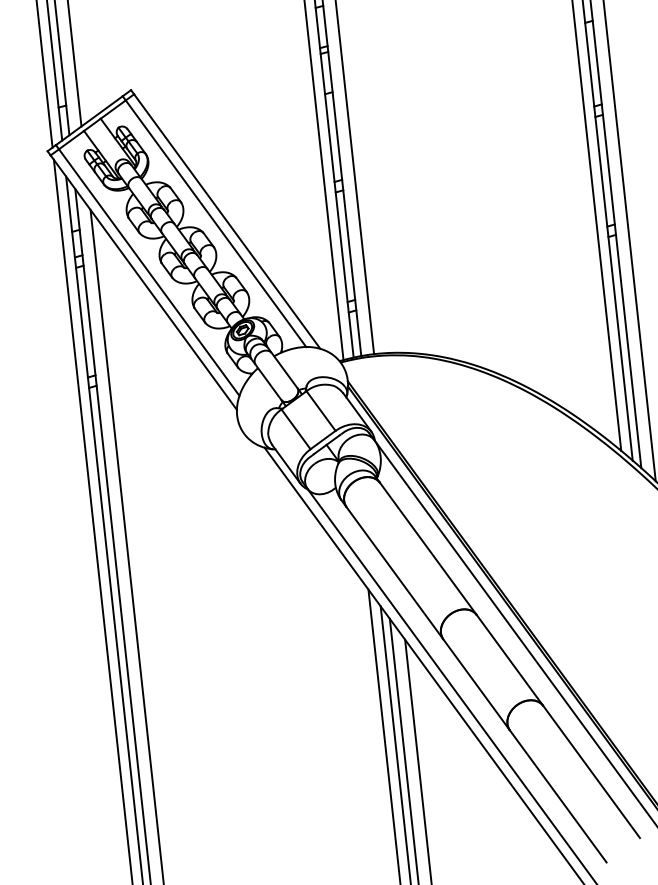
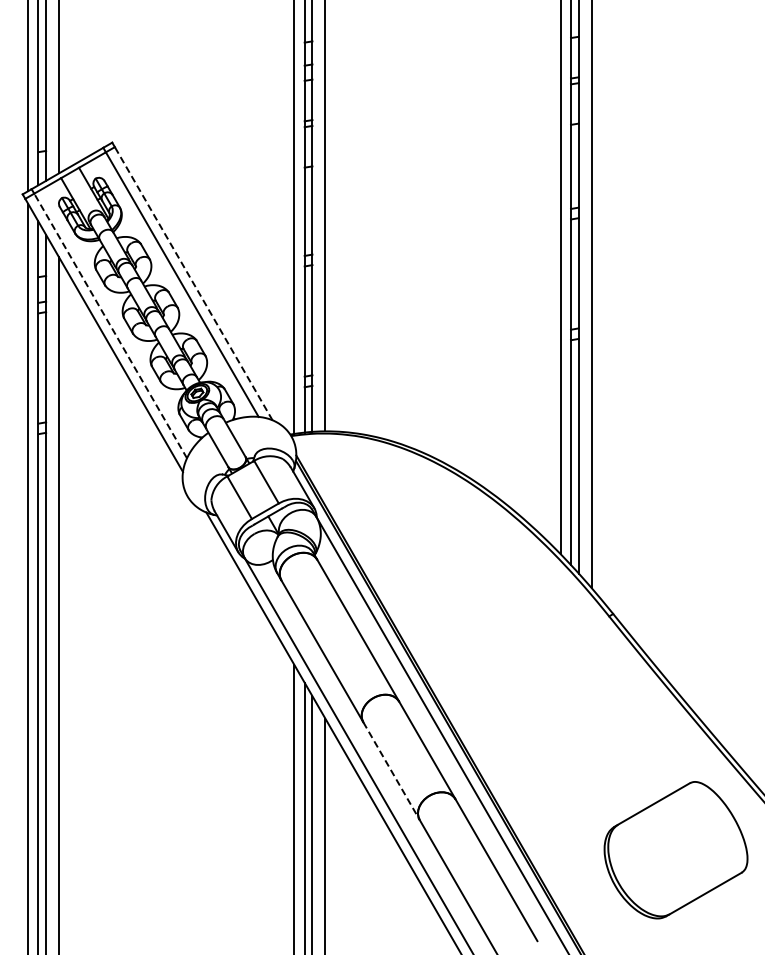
line: (227, 221) -> (193, 283), solid -> dashed
line: (149, 273) -> (110, 326), solid -> dashed
line: (476, 685) -> (391, 771), solid -> dashed

